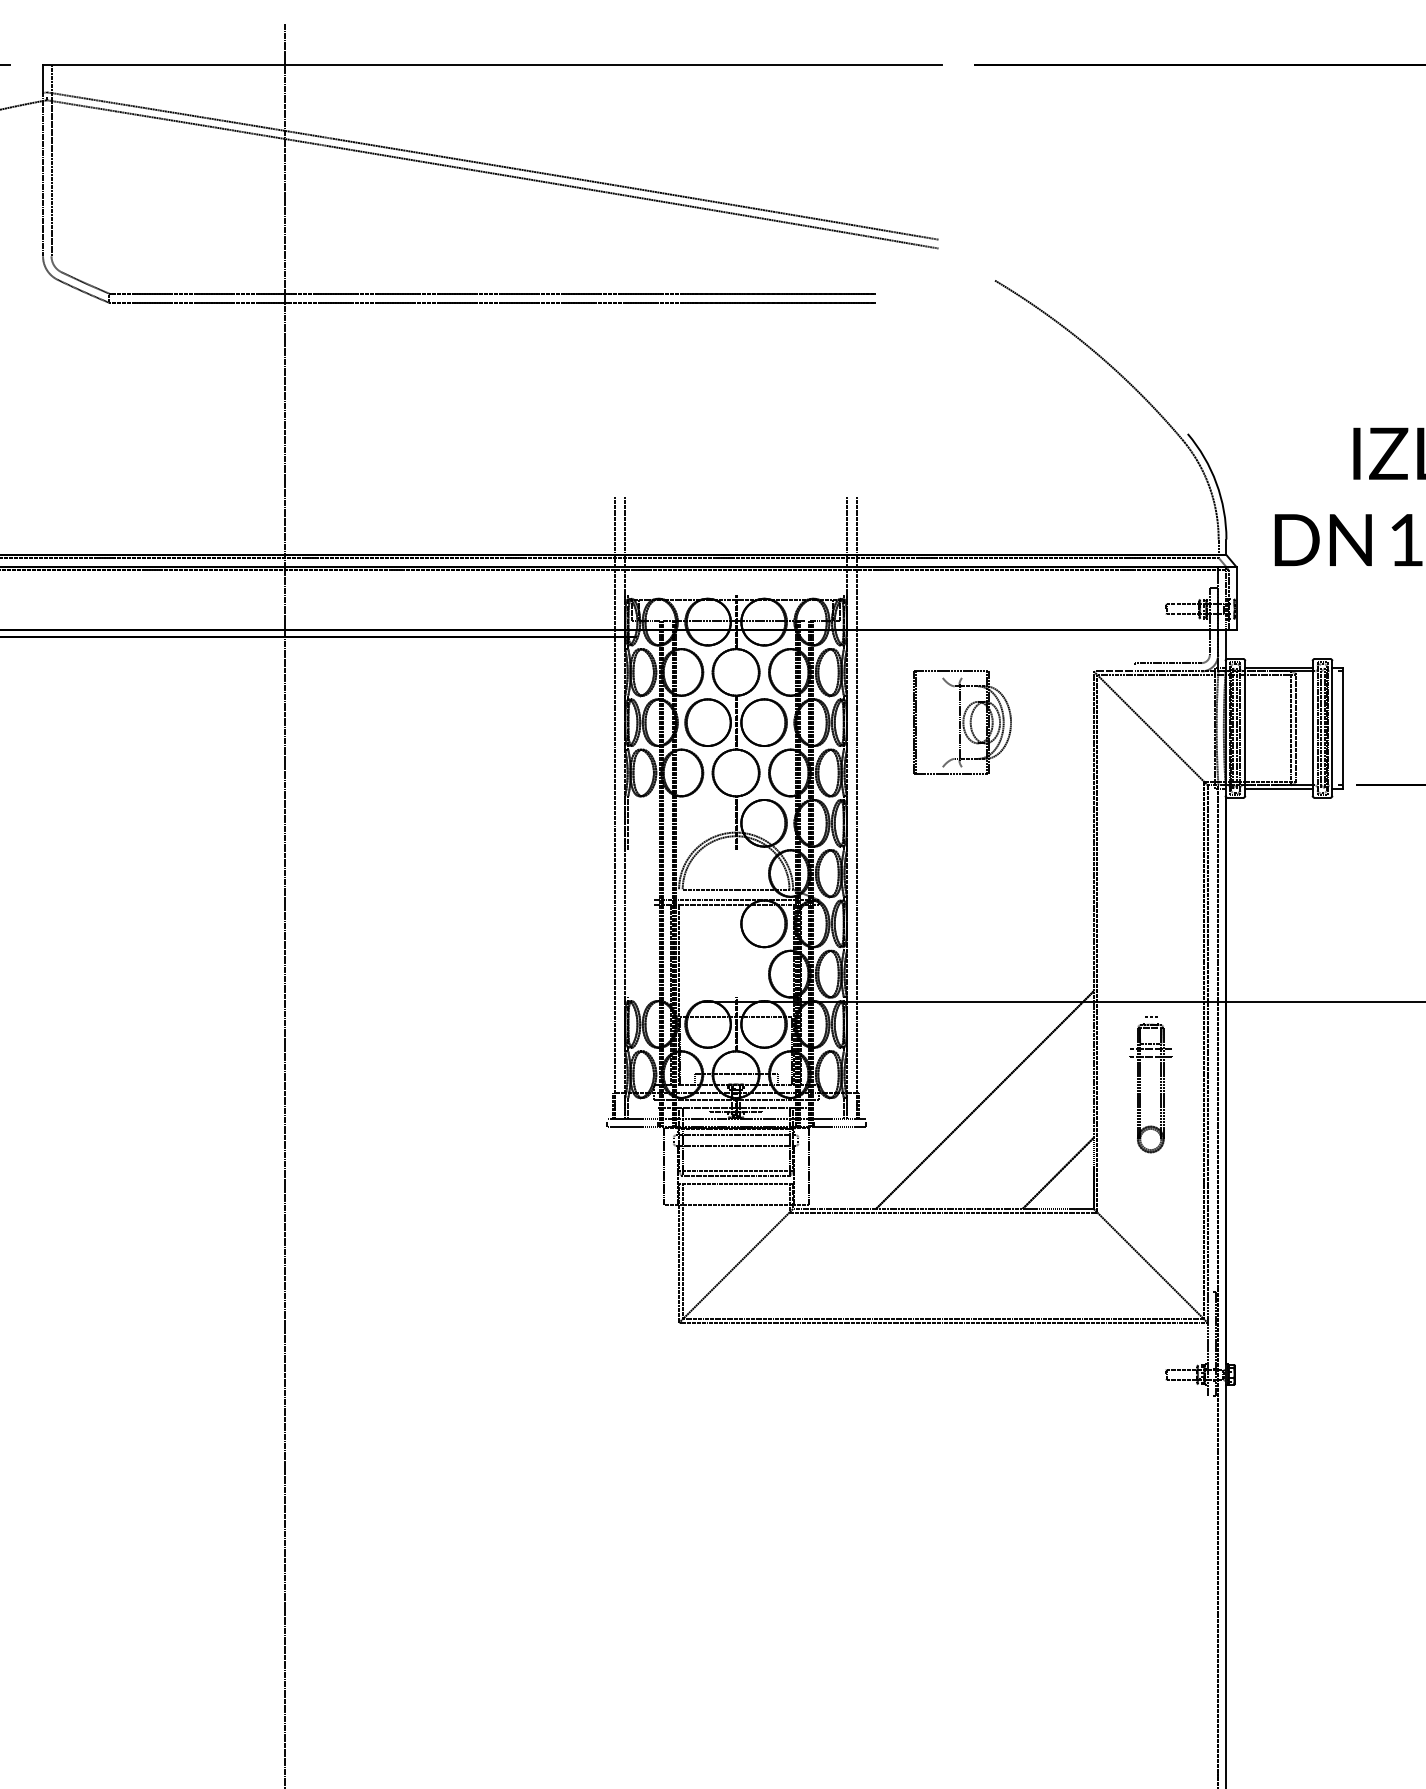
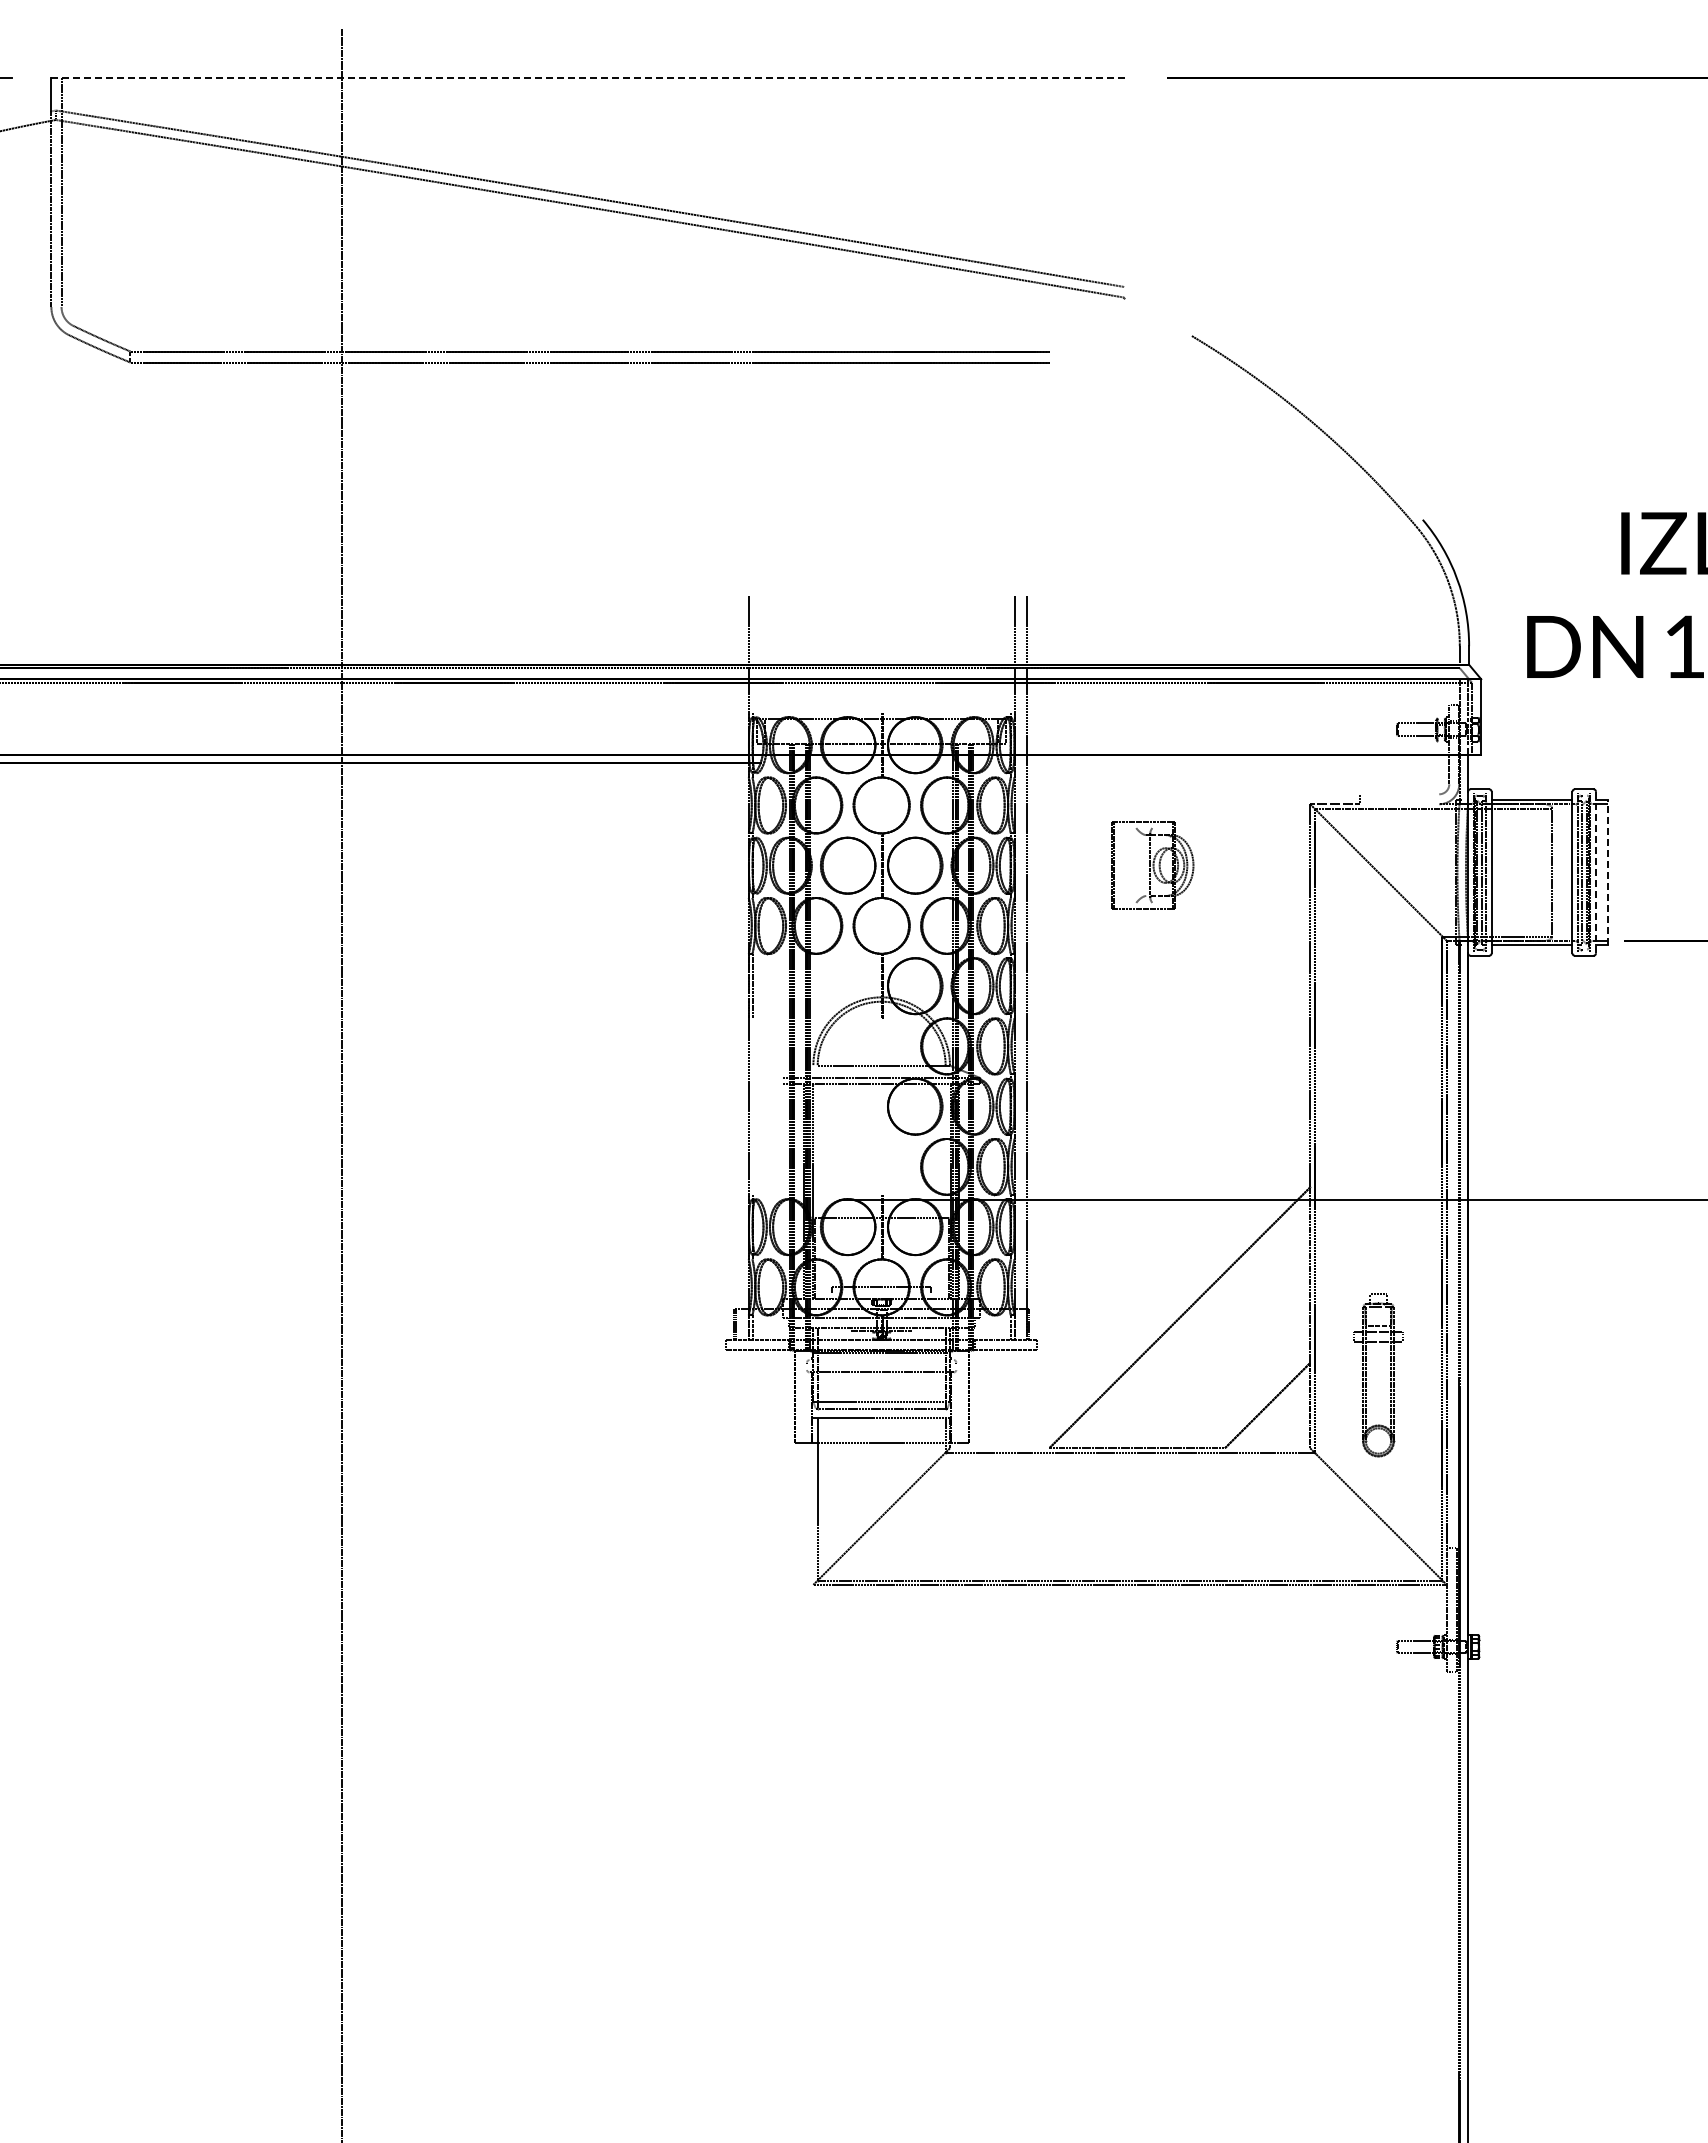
line: (493, 64) -> (590, 77), solid -> dashed
line: (1168, 663) -> (1399, 794), removed
line: (1168, 671) -> (1399, 804), removed
part: (962, 722) -> (1152, 865), size x0.7
line: (1291, 728) -> (1546, 872), removed
line: (1332, 728) -> (1596, 872), solid -> dashed
line: (1342, 728) -> (1608, 872), solid -> dashed
line: (614, 807) -> (736, 967), removed
part: (1140, 1084) -> (1366, 1375), moved
line: (735, 1135) -> (881, 1360), removed
line: (834, 1209) -> (999, 1448), removed
line: (1058, 1209) -> (1267, 1448), removed
line: (679, 1253) -> (813, 1501), removed

